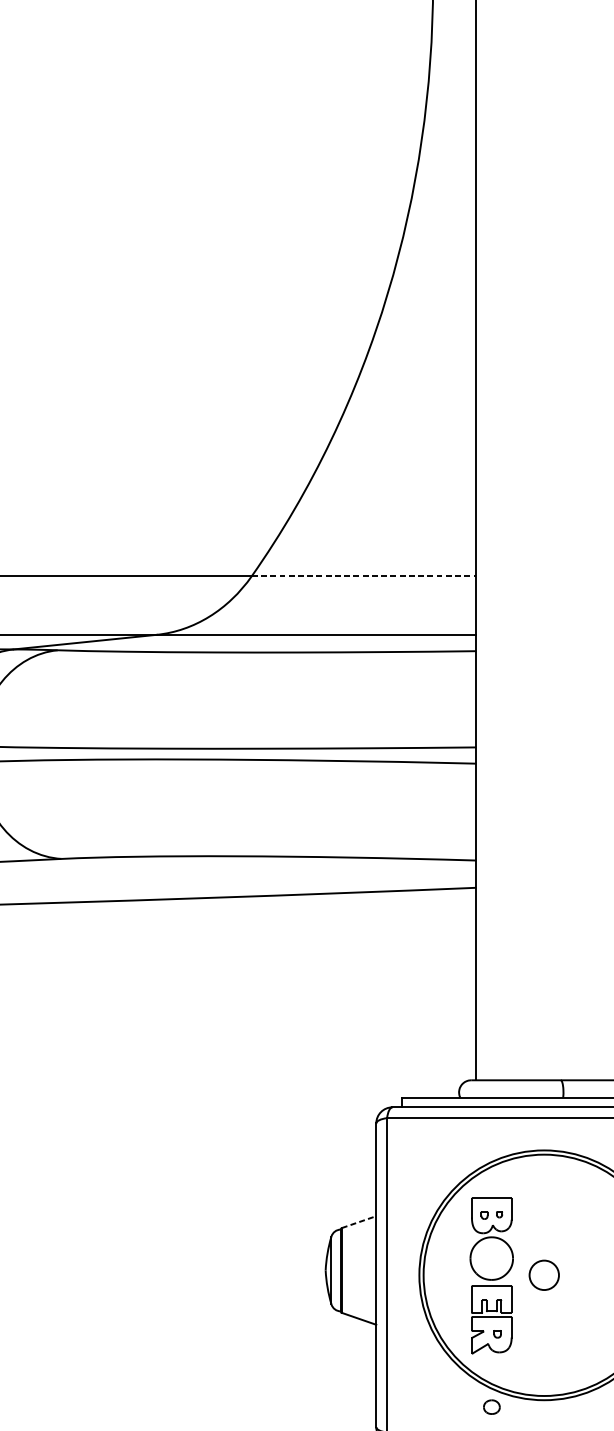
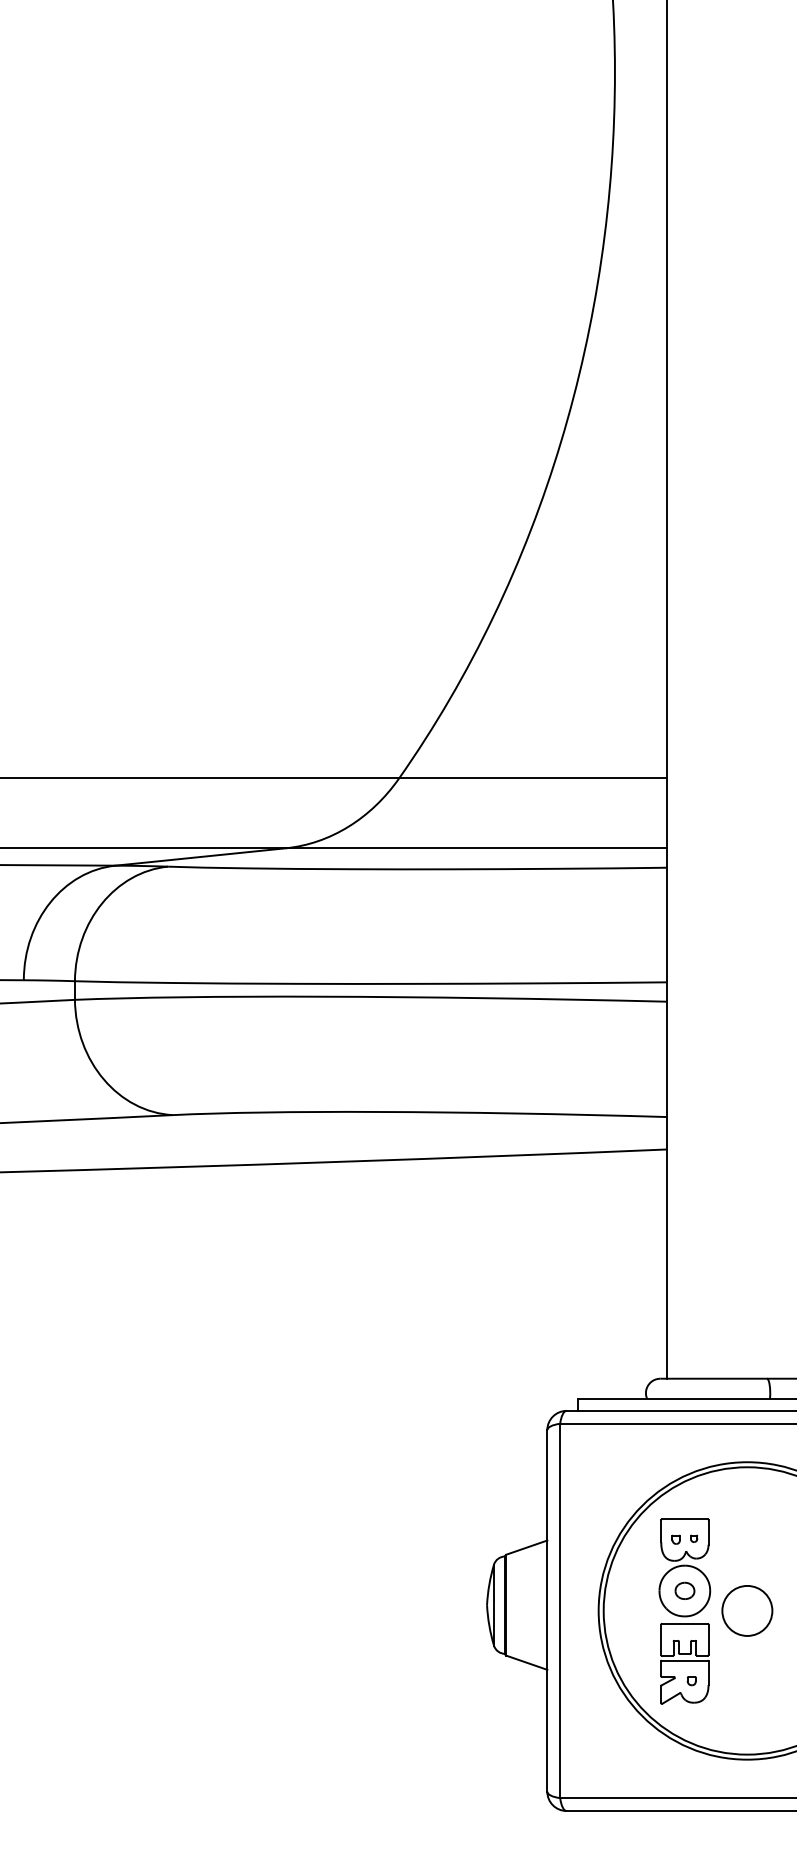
line: (363, 576) -> (532, 778), dashed -> solid
line: (358, 1222) -> (526, 1547), dashed -> solid
circle: (544, 1274) -> (747, 1610), size x1.43
part: (491, 1406) -> (684, 1590), moved

